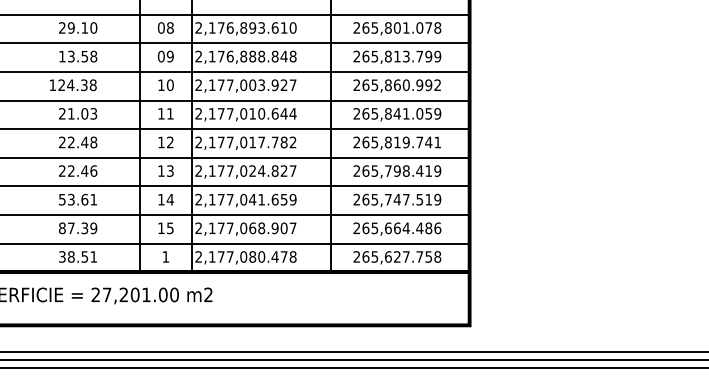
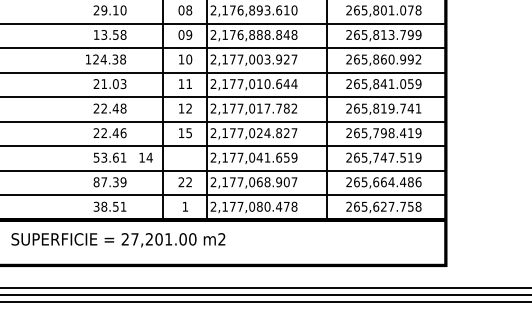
text: (170, 170) -> (189, 132), 13 -> 15
text: (165, 199) -> (145, 157), moved
text: (165, 228) -> (185, 182), 15 -> 22

